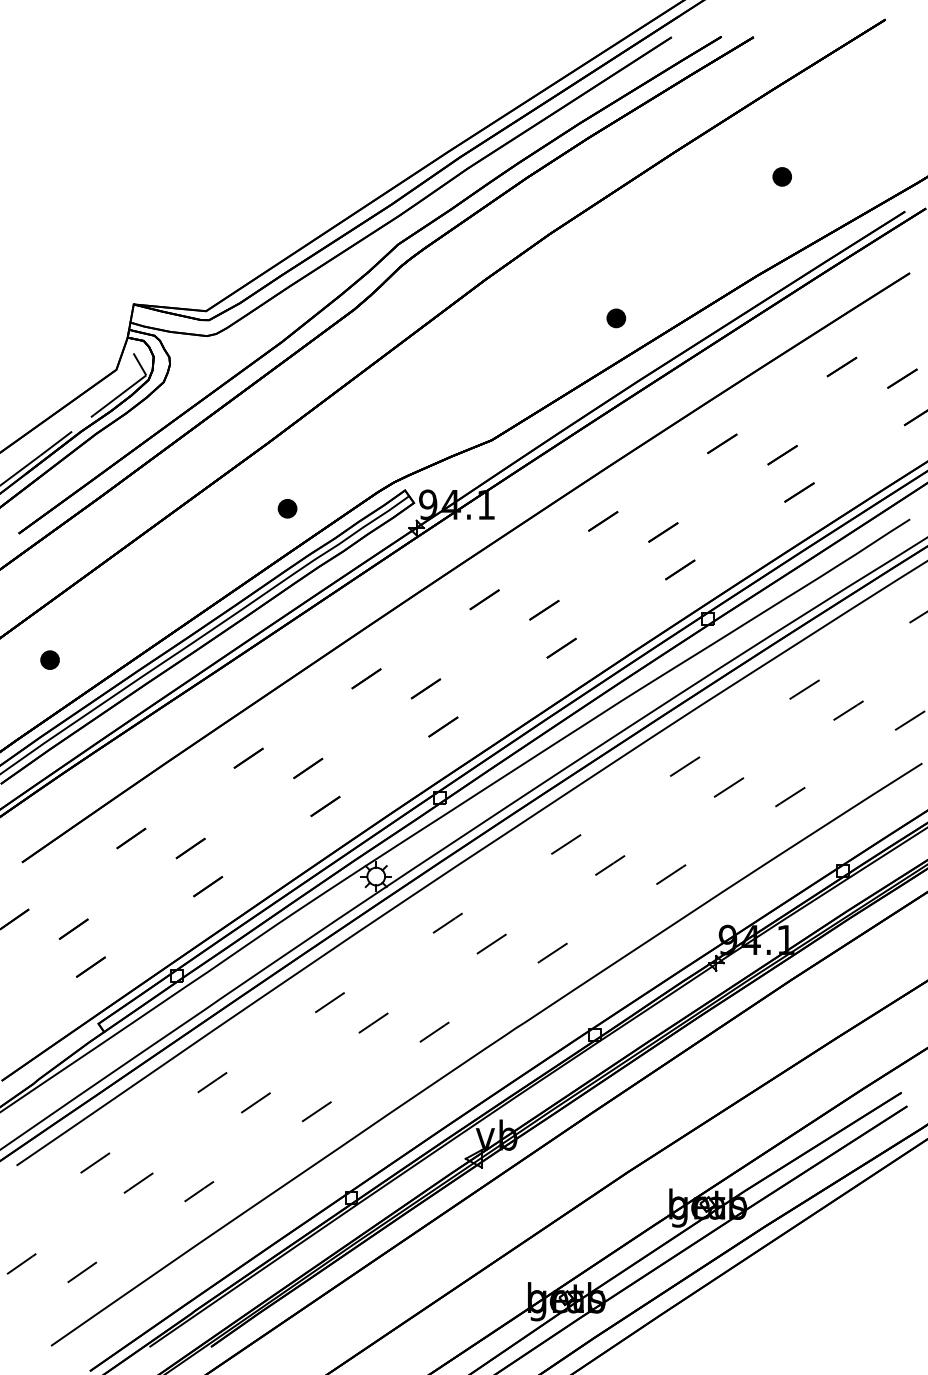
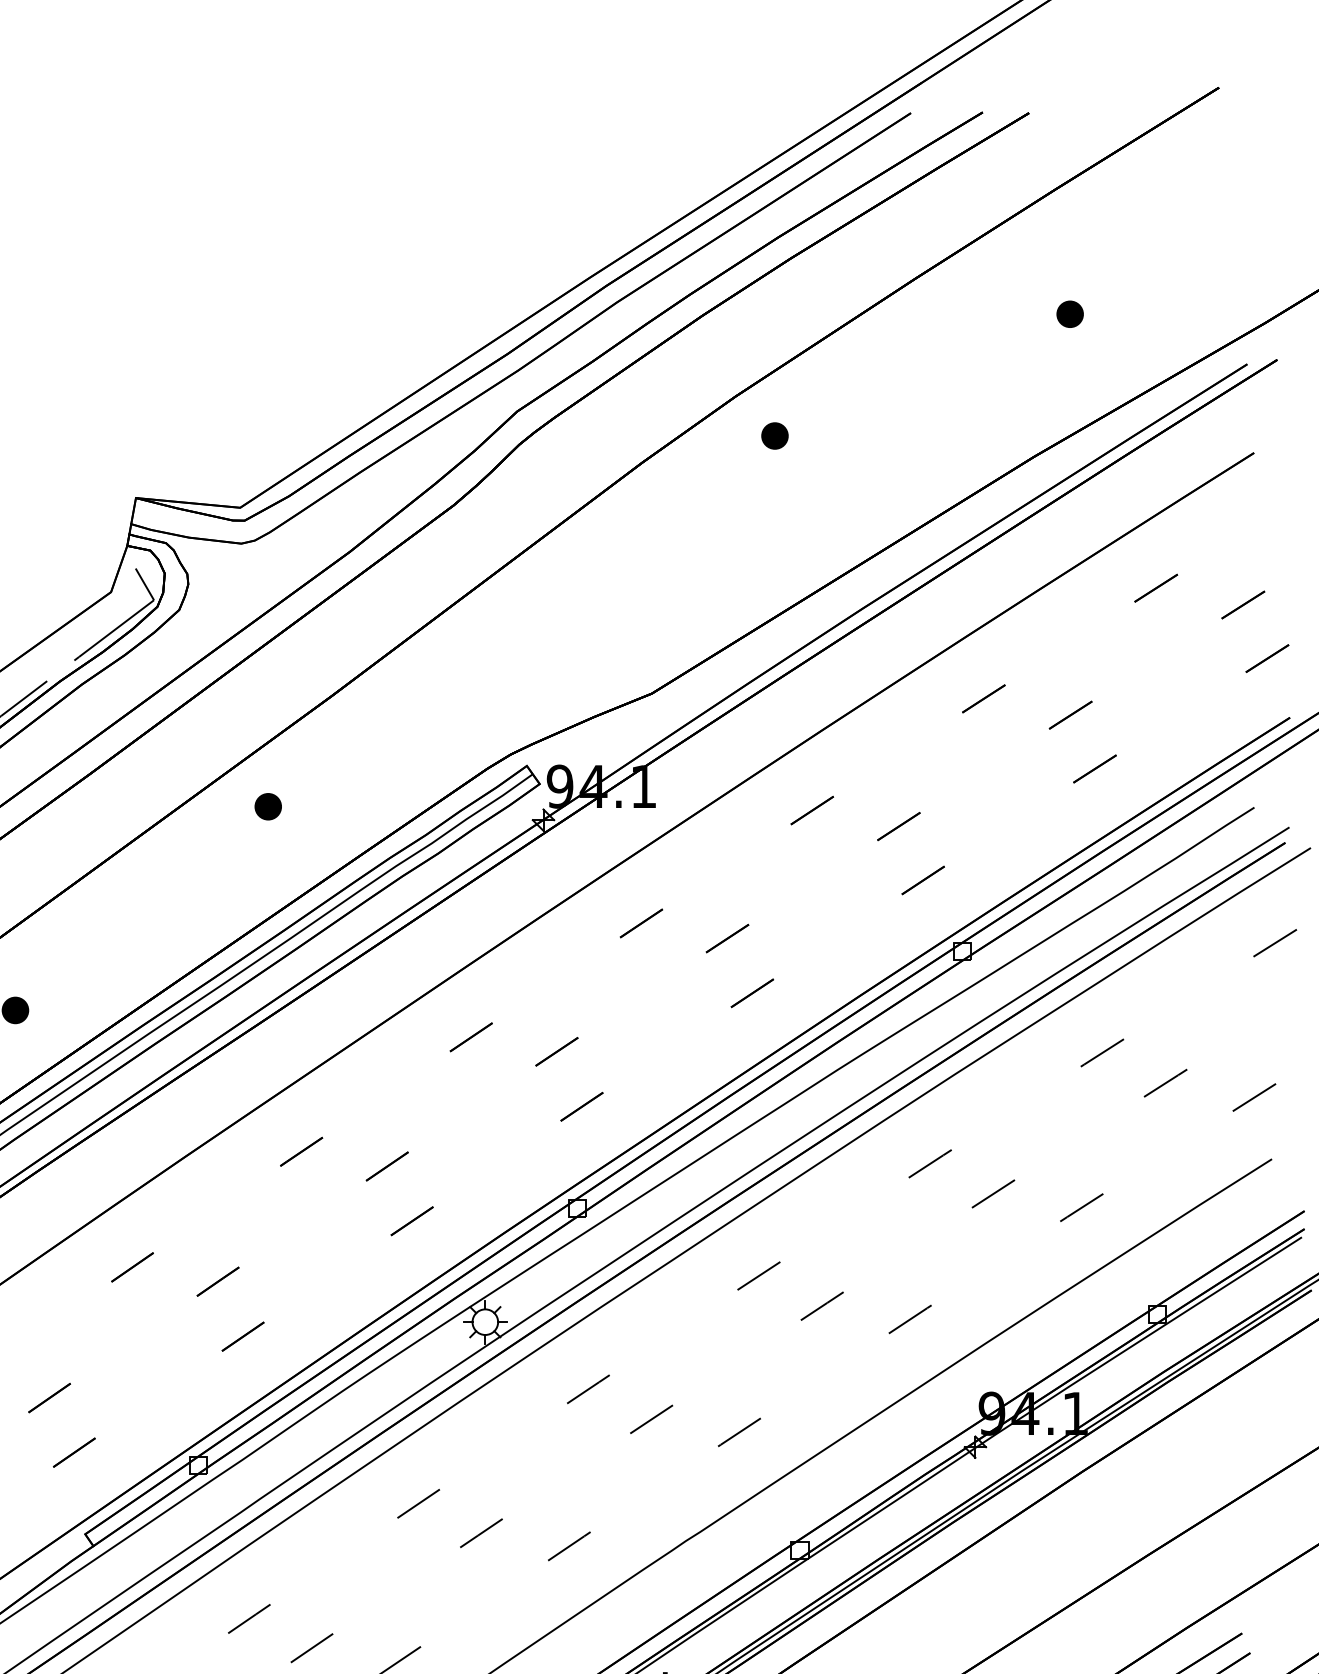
part: (616, 318) -> (775, 436), moved
part: (287, 508) -> (268, 806), moved

